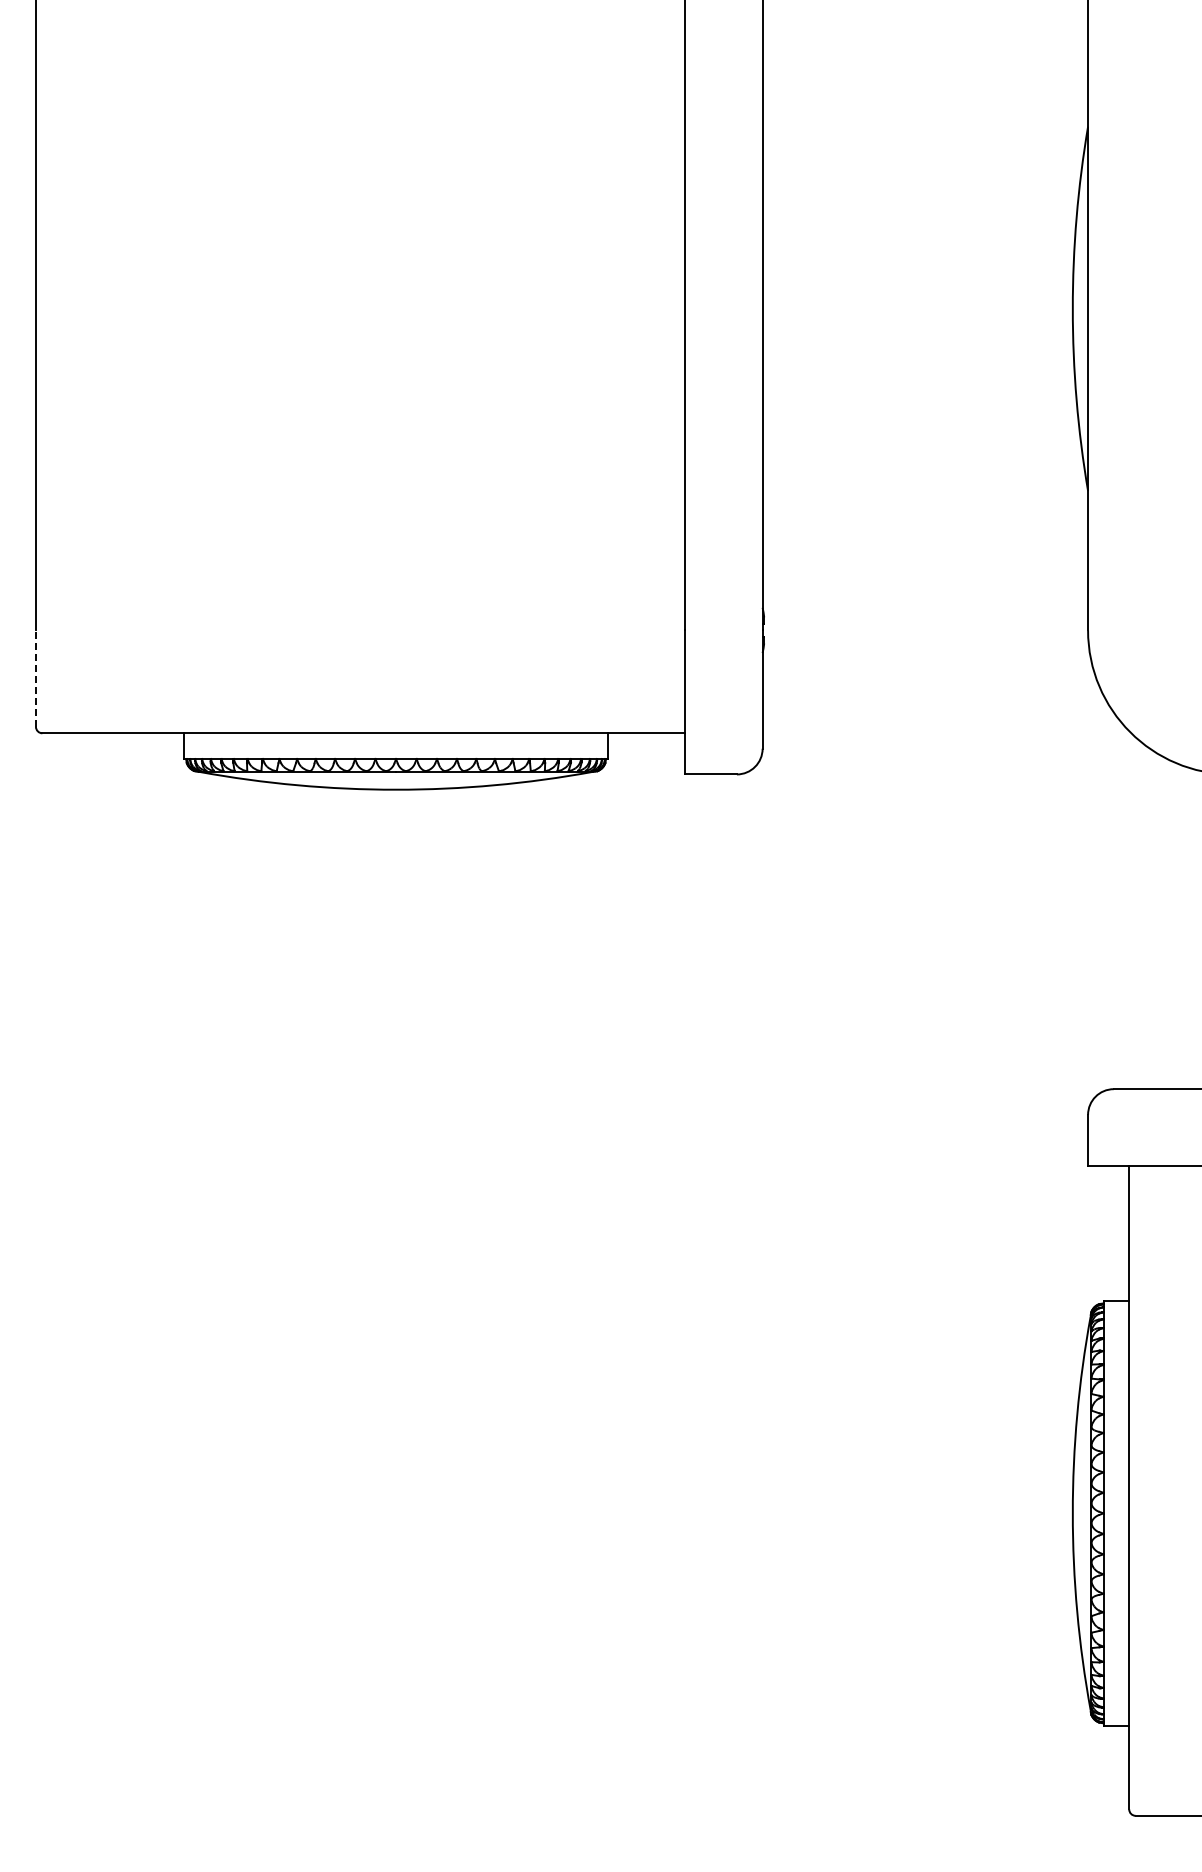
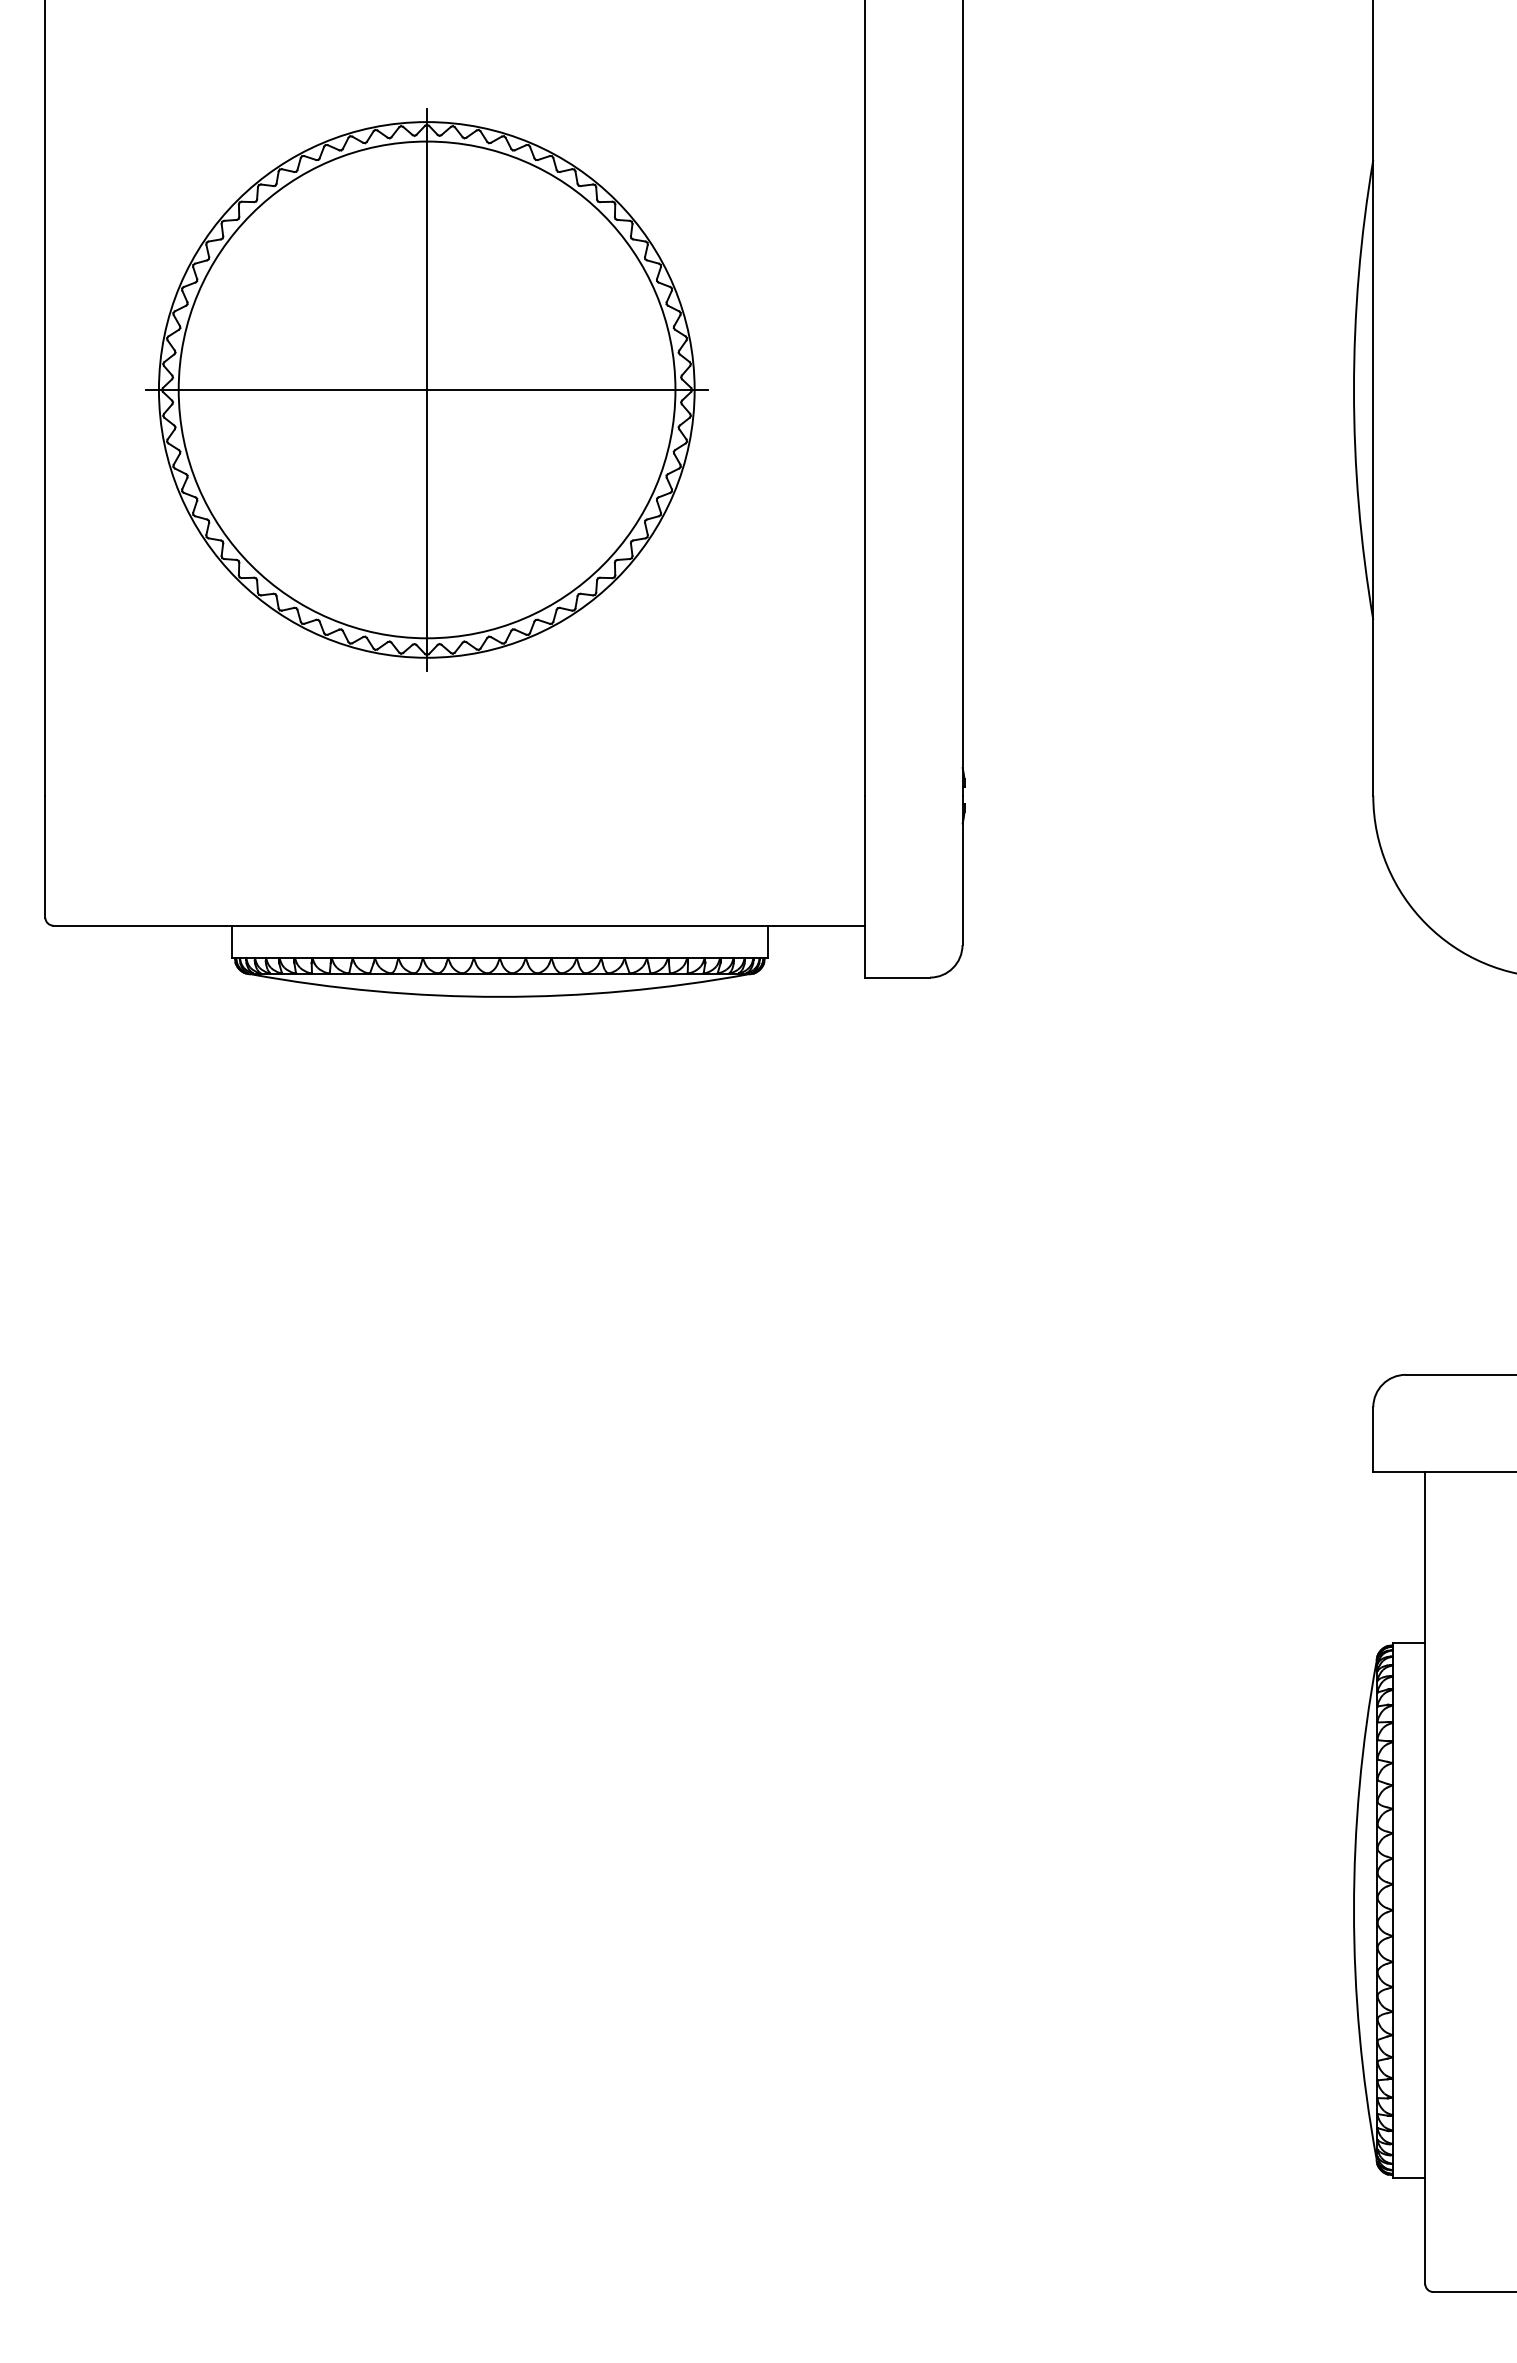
part: (338, 308) -> (427, 389), added
line: (35, 678) -> (44, 856), dashed -> solid

